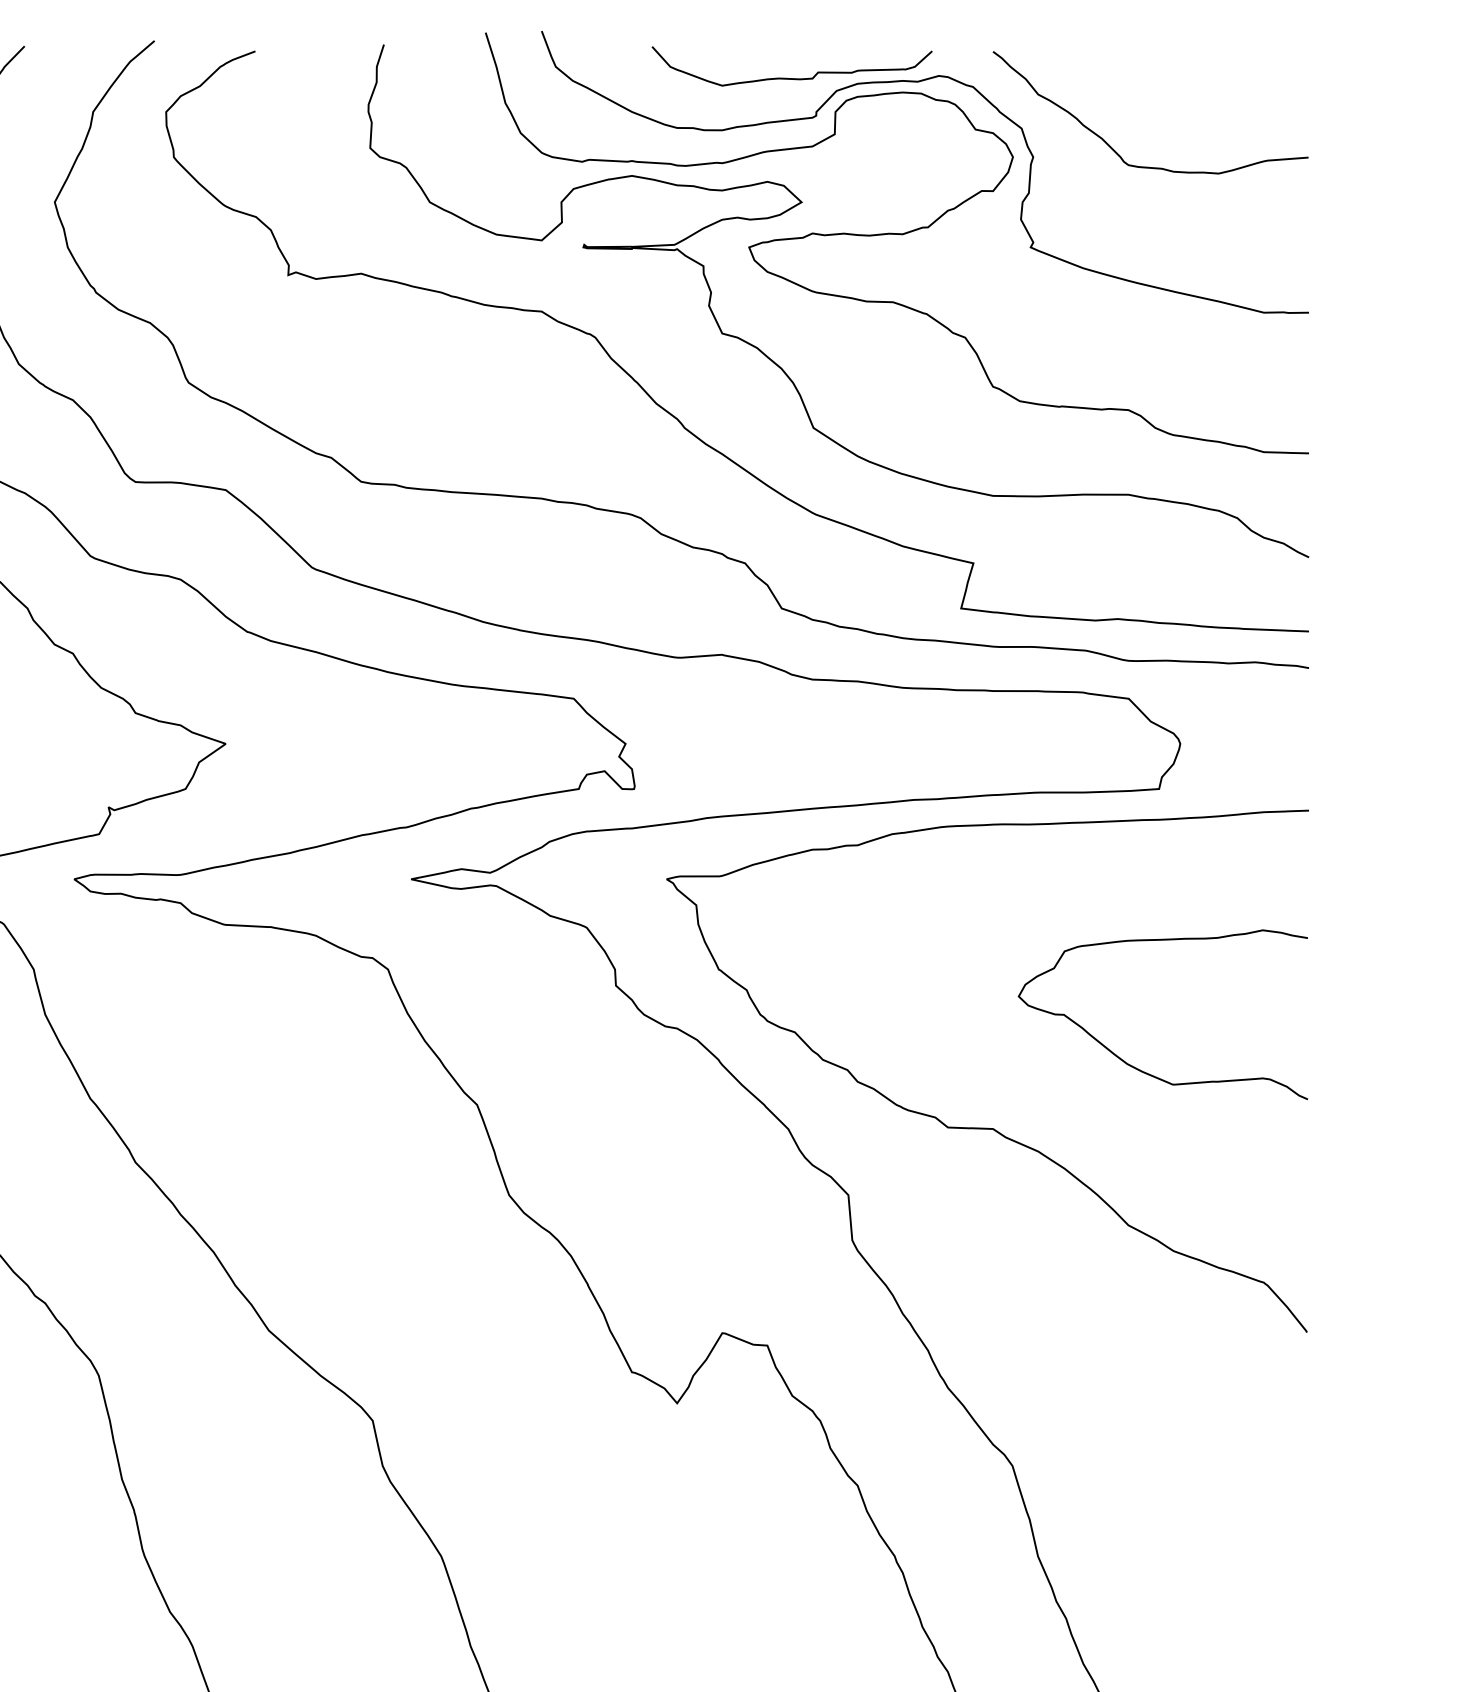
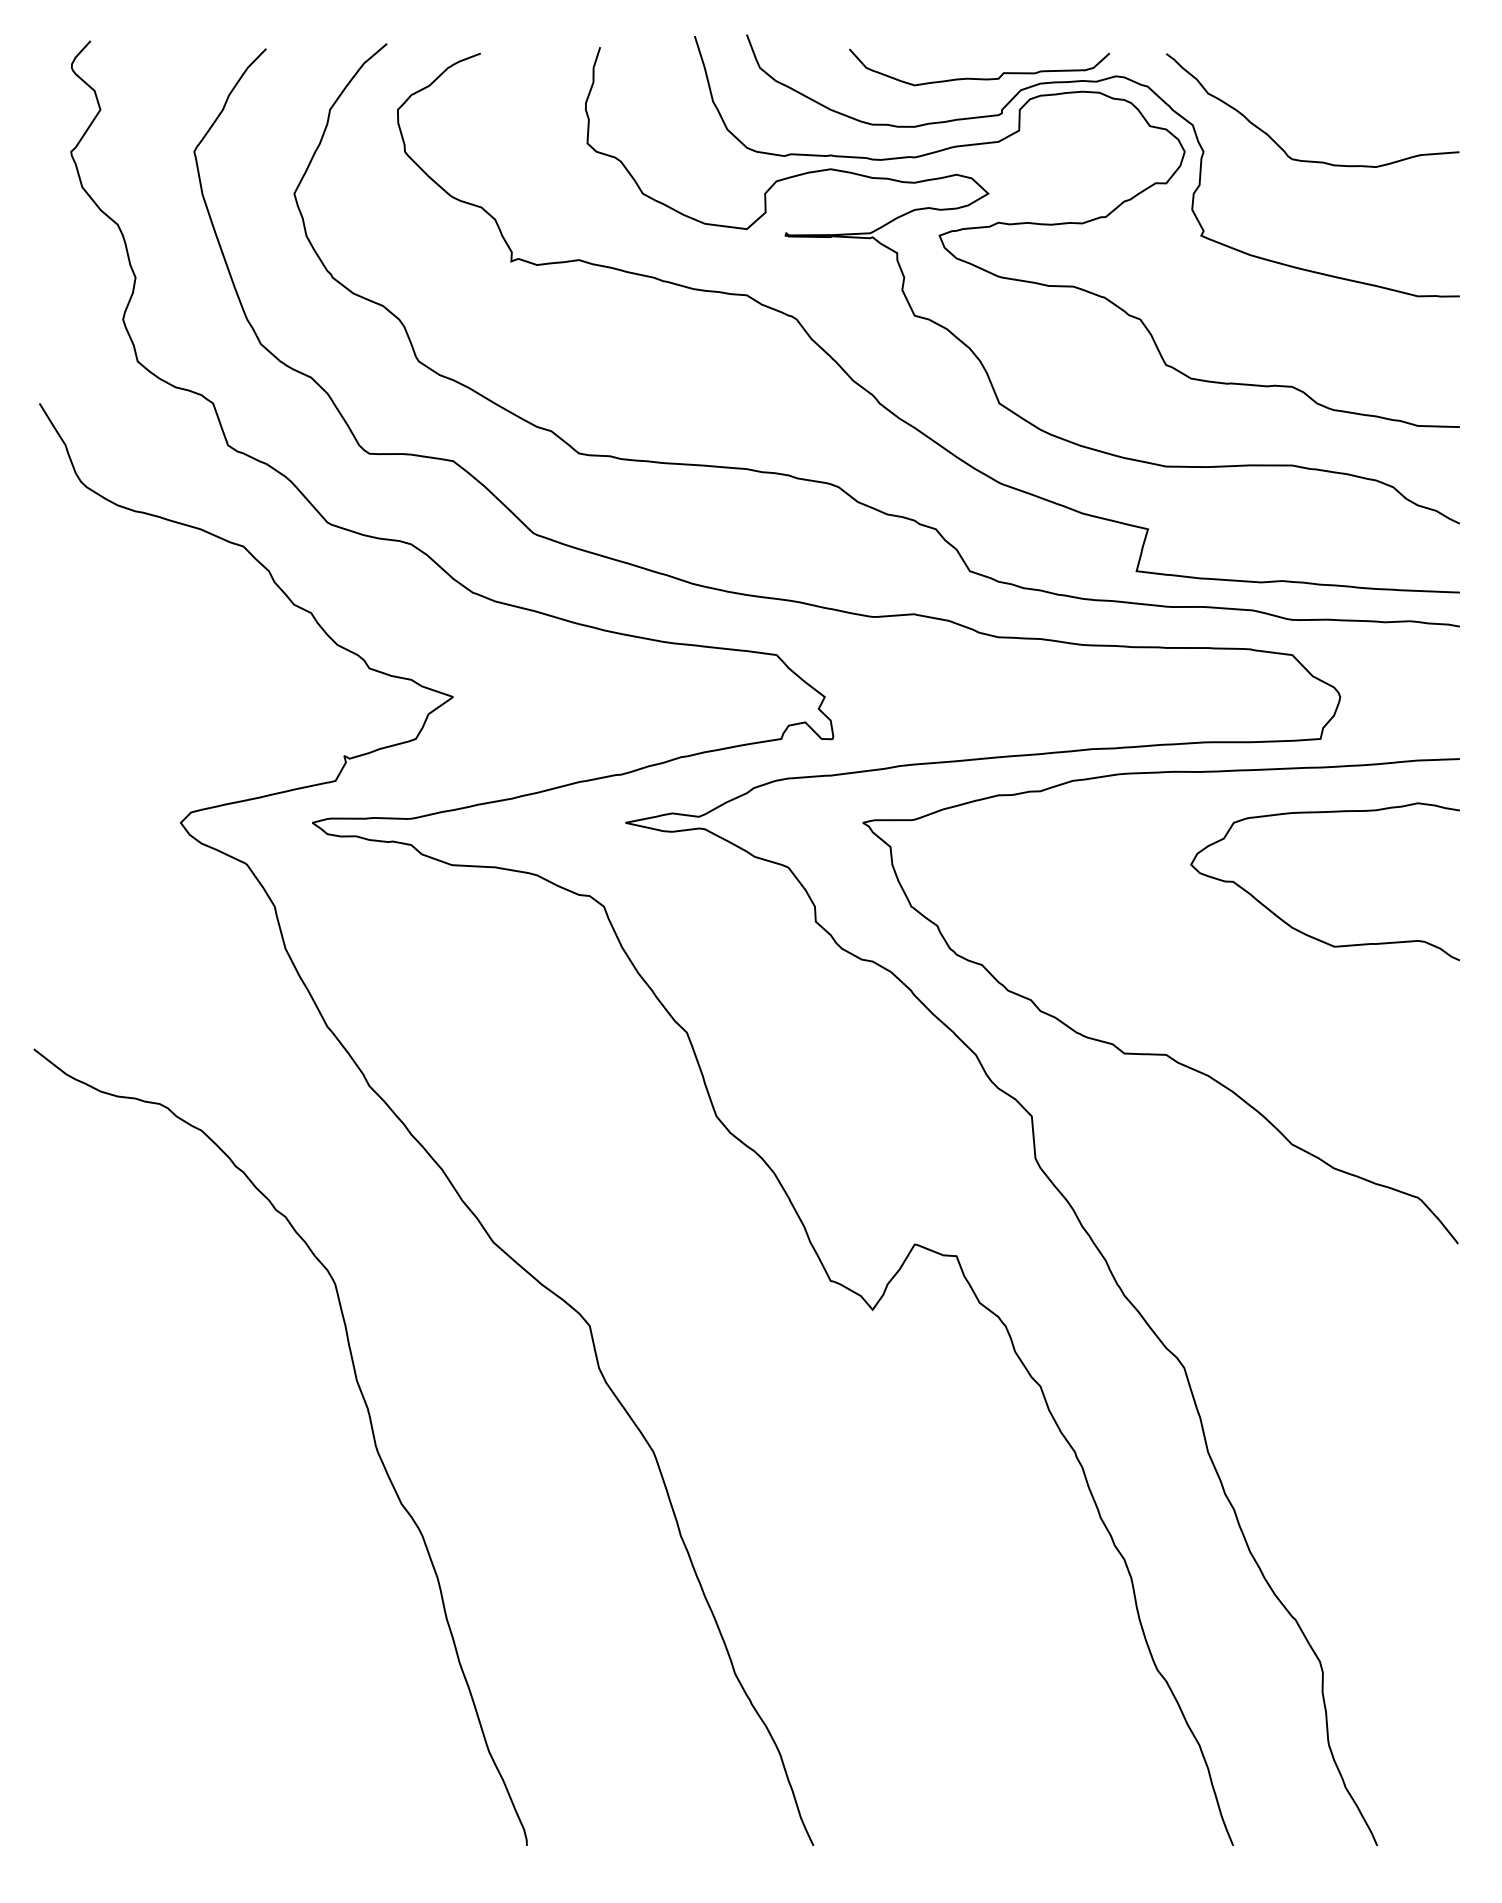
curve: (1136, 1067) -> (1300, 930), moved

